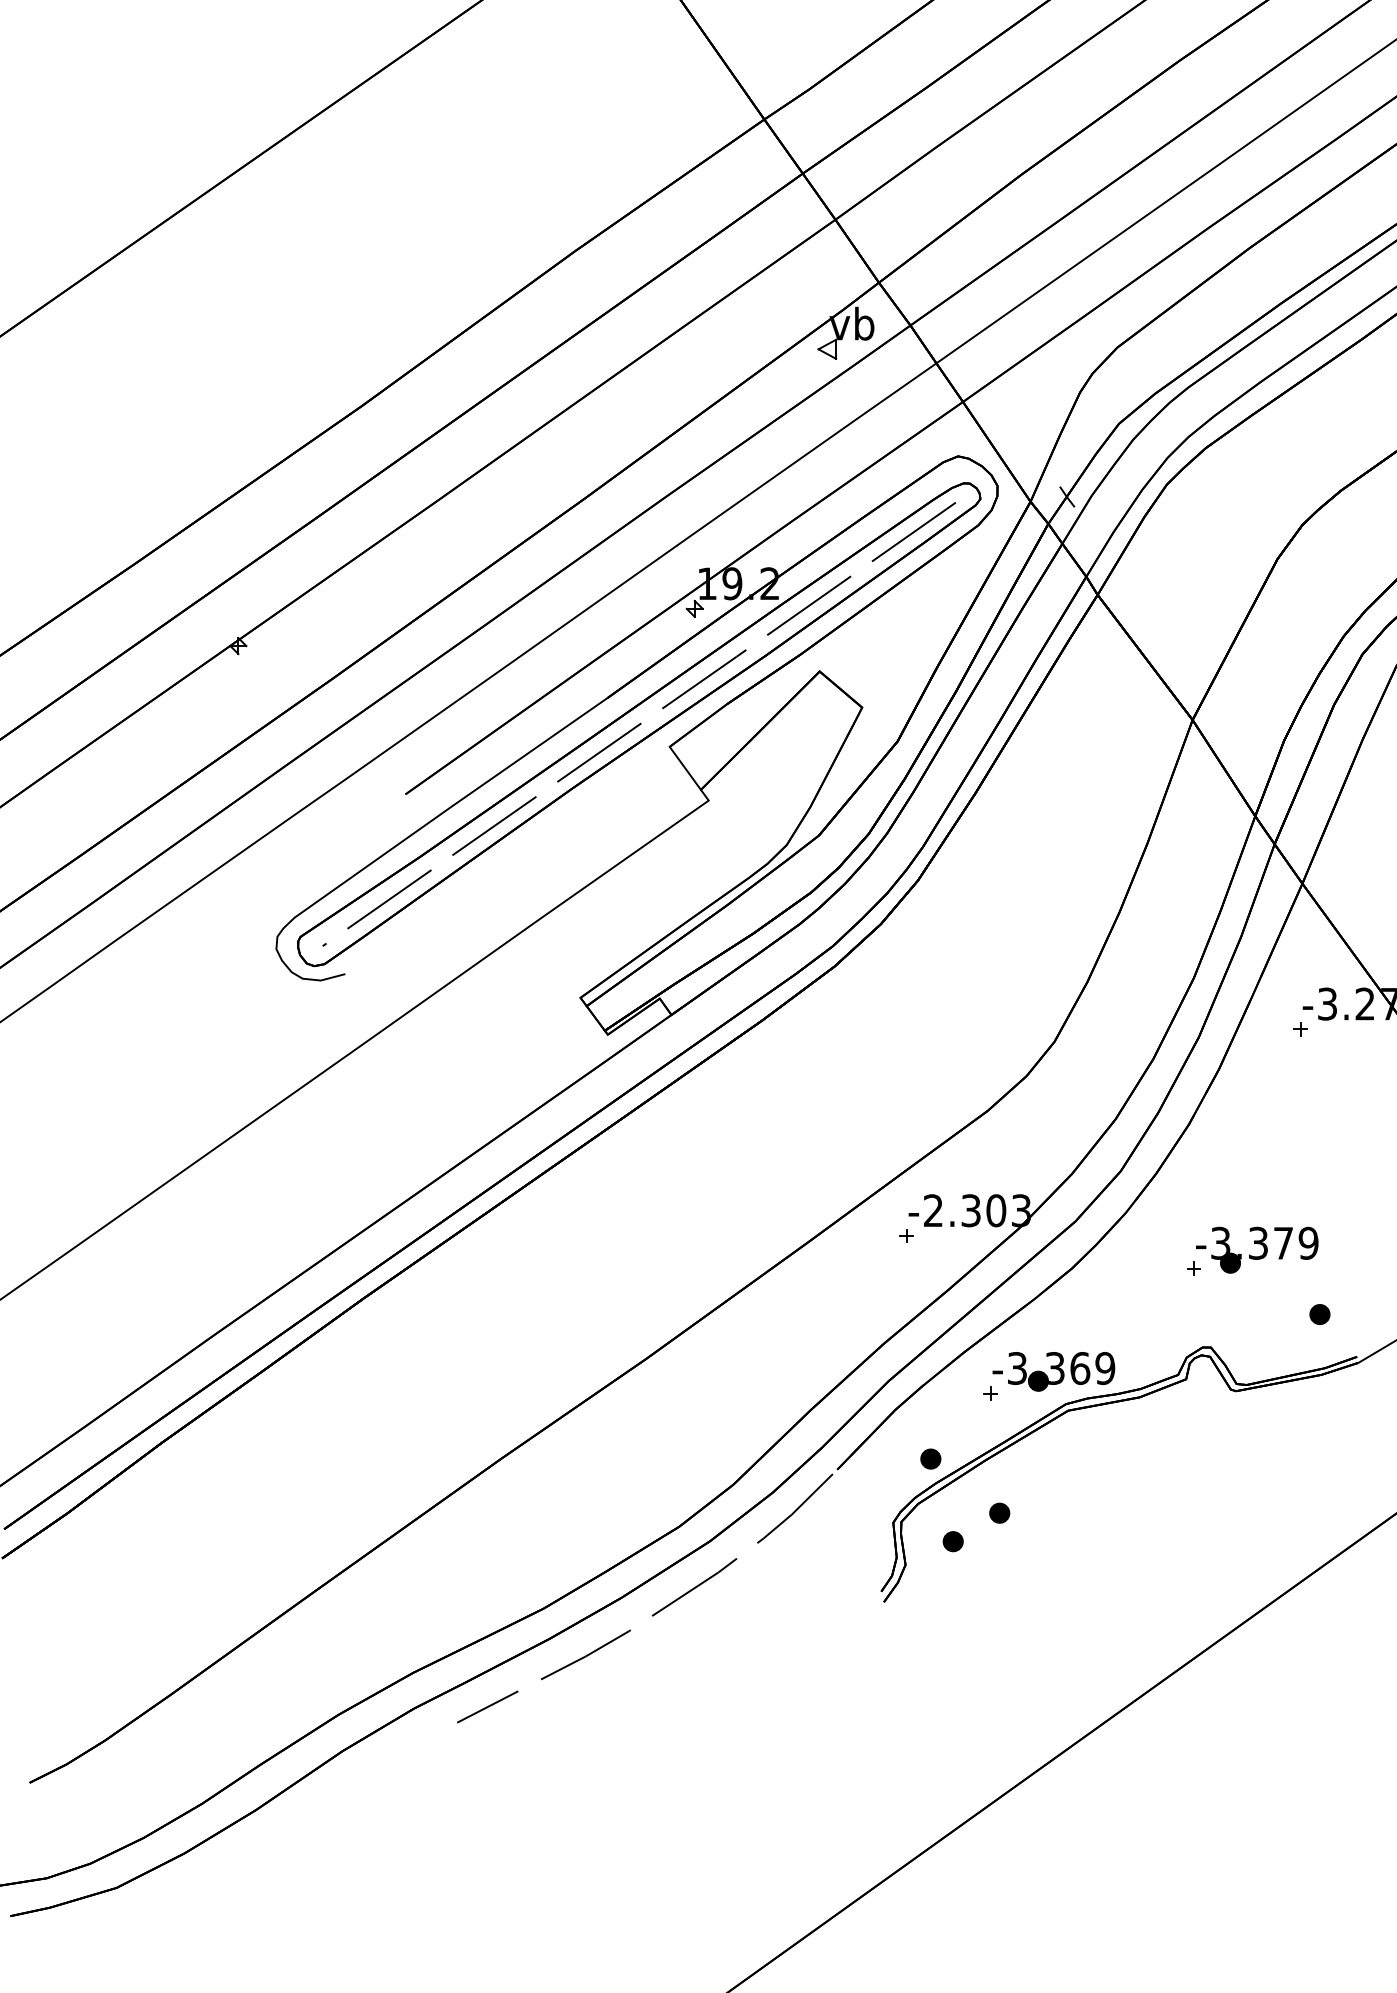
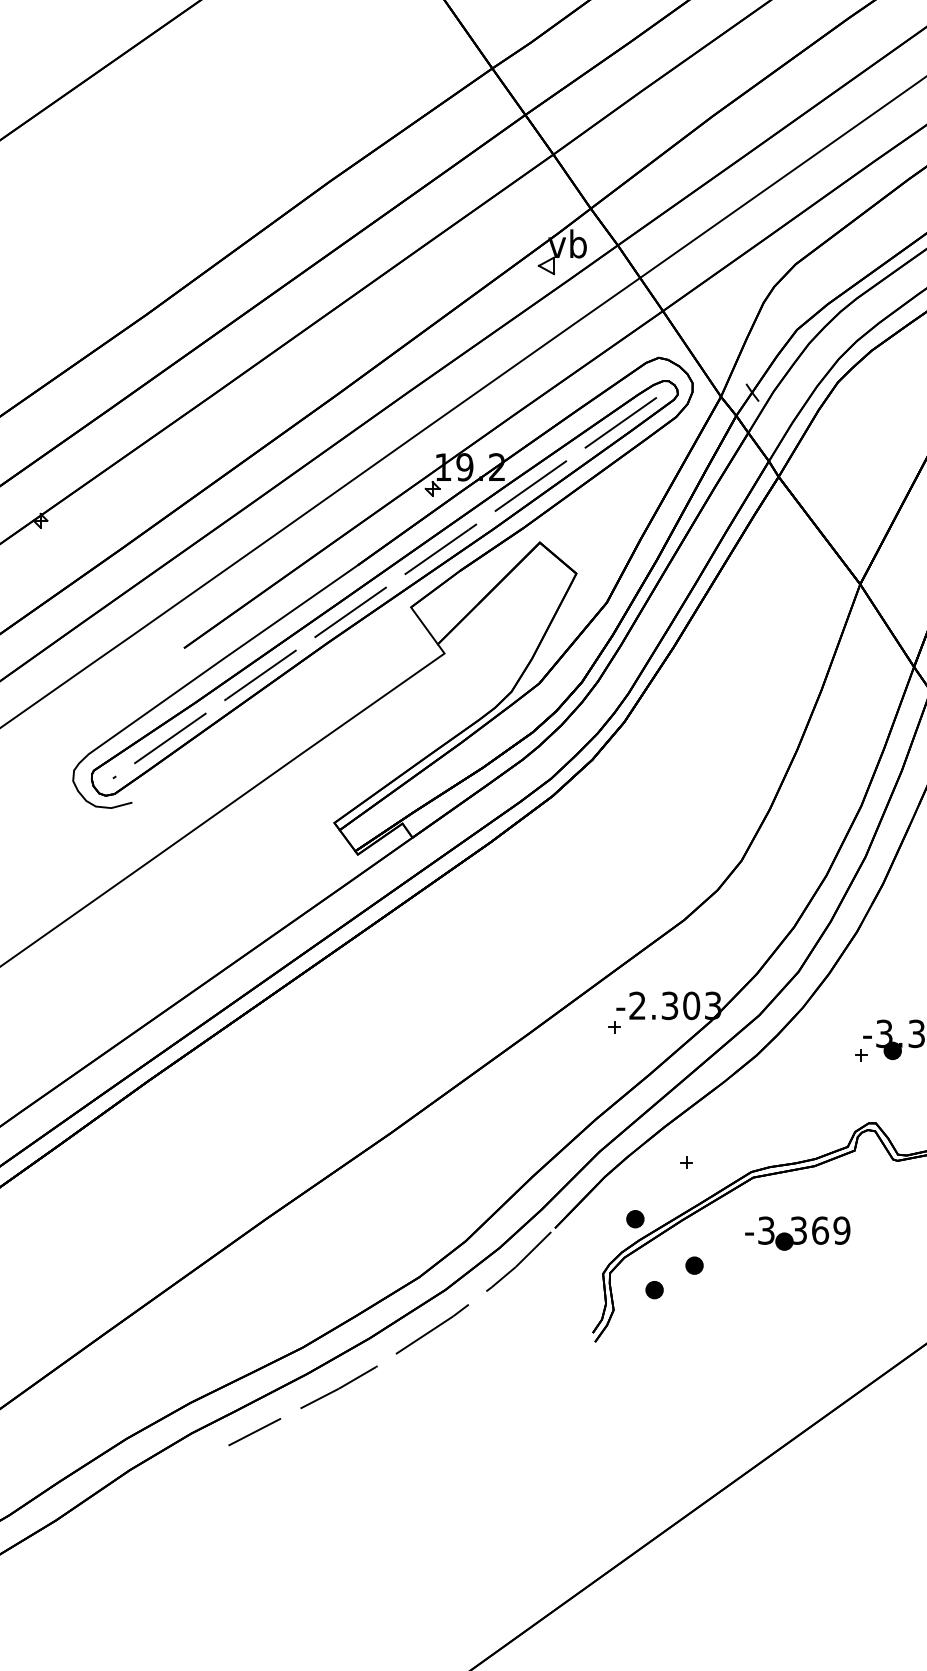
part: (1053, 1371) -> (797, 1233), moved

